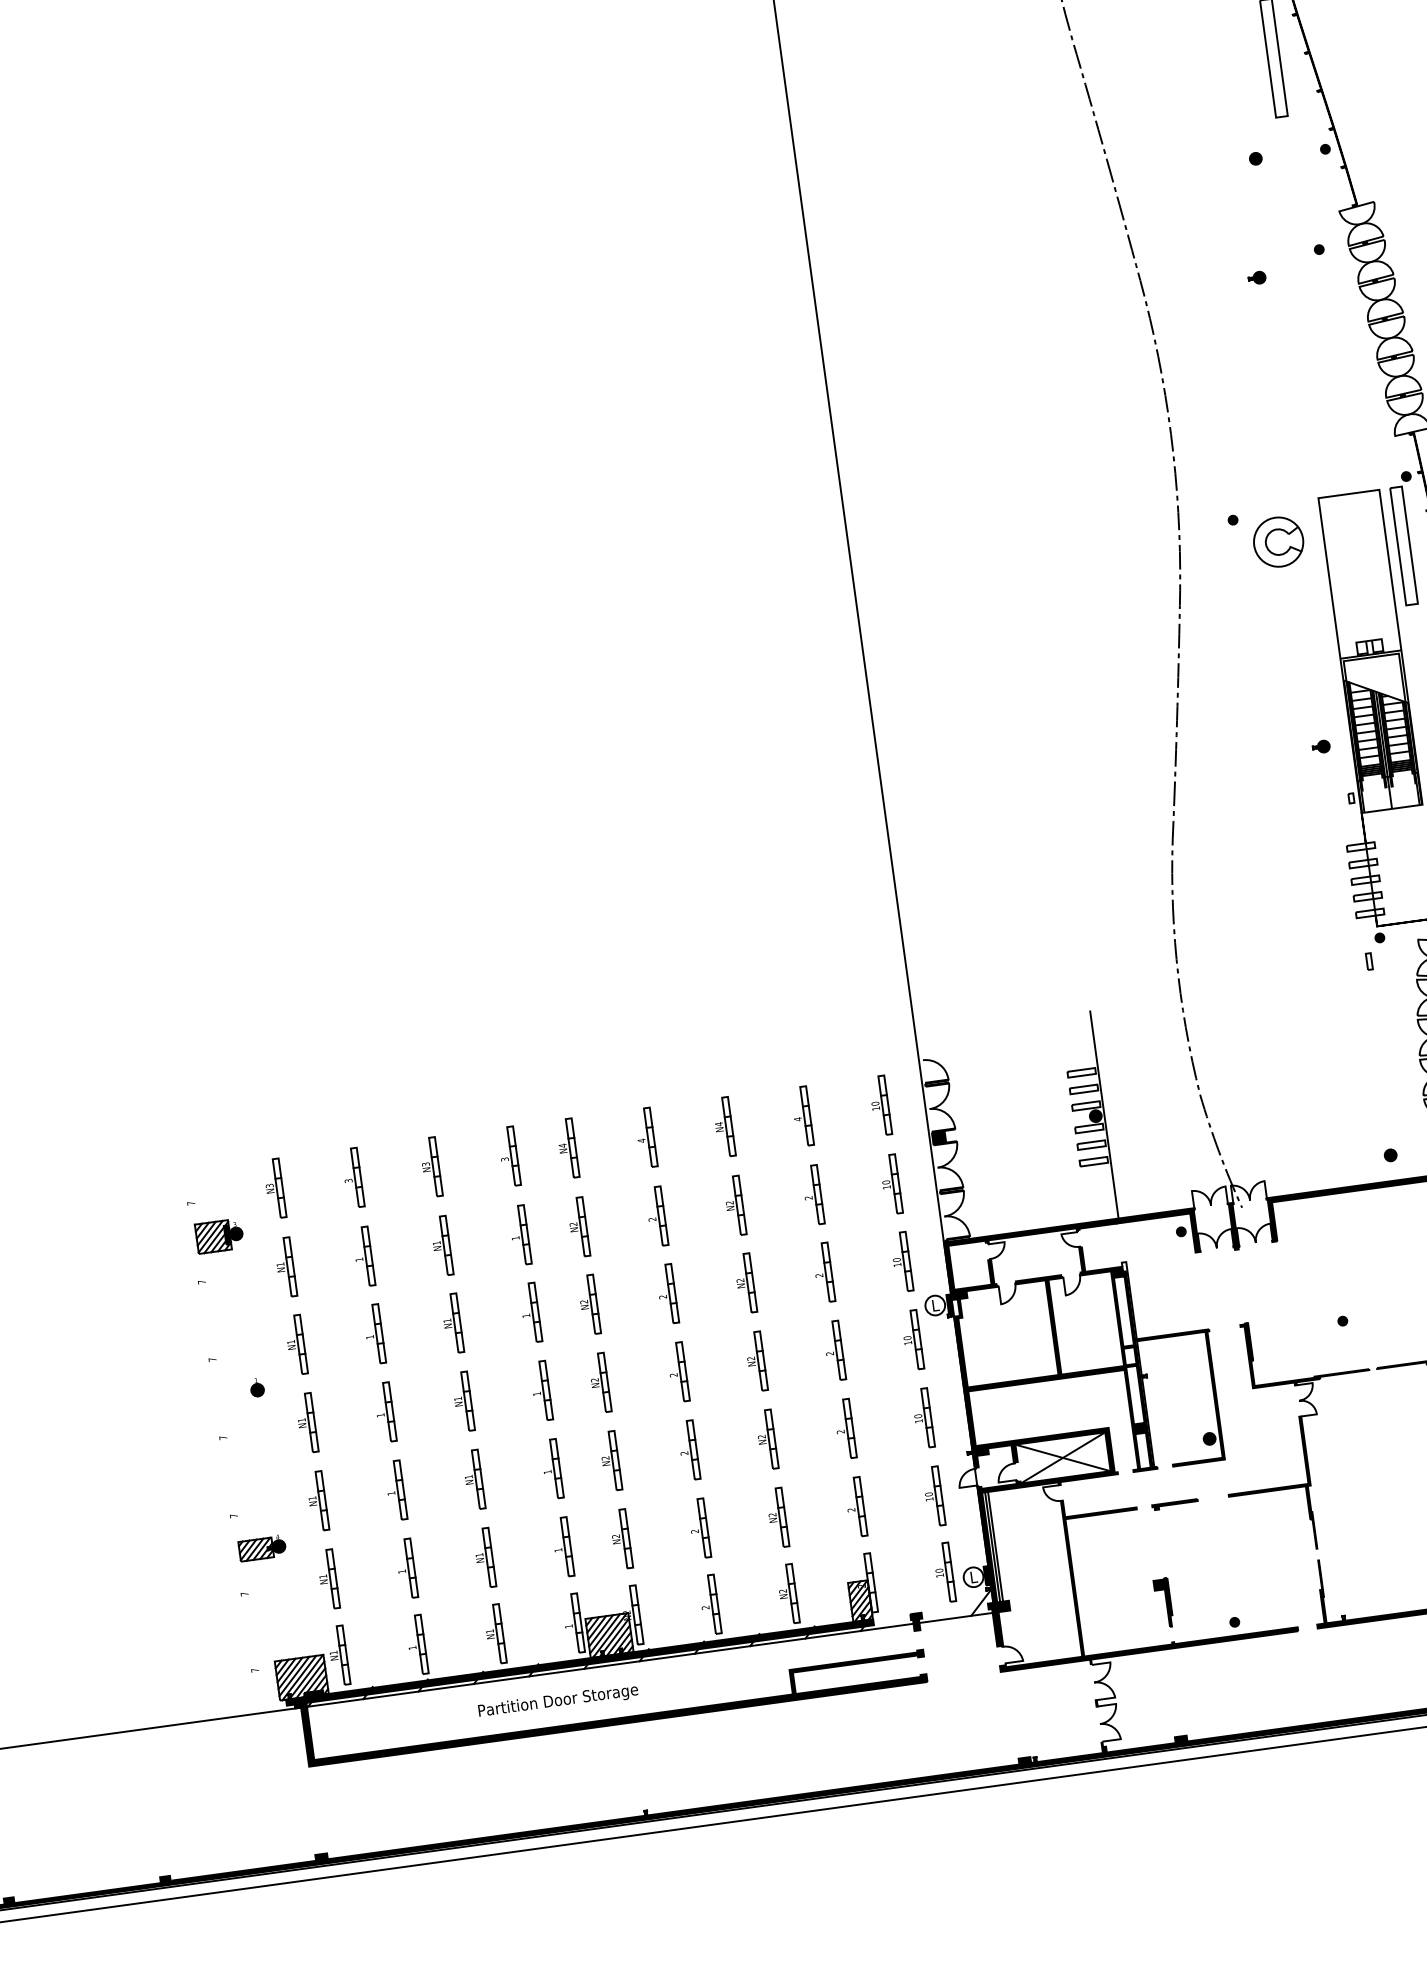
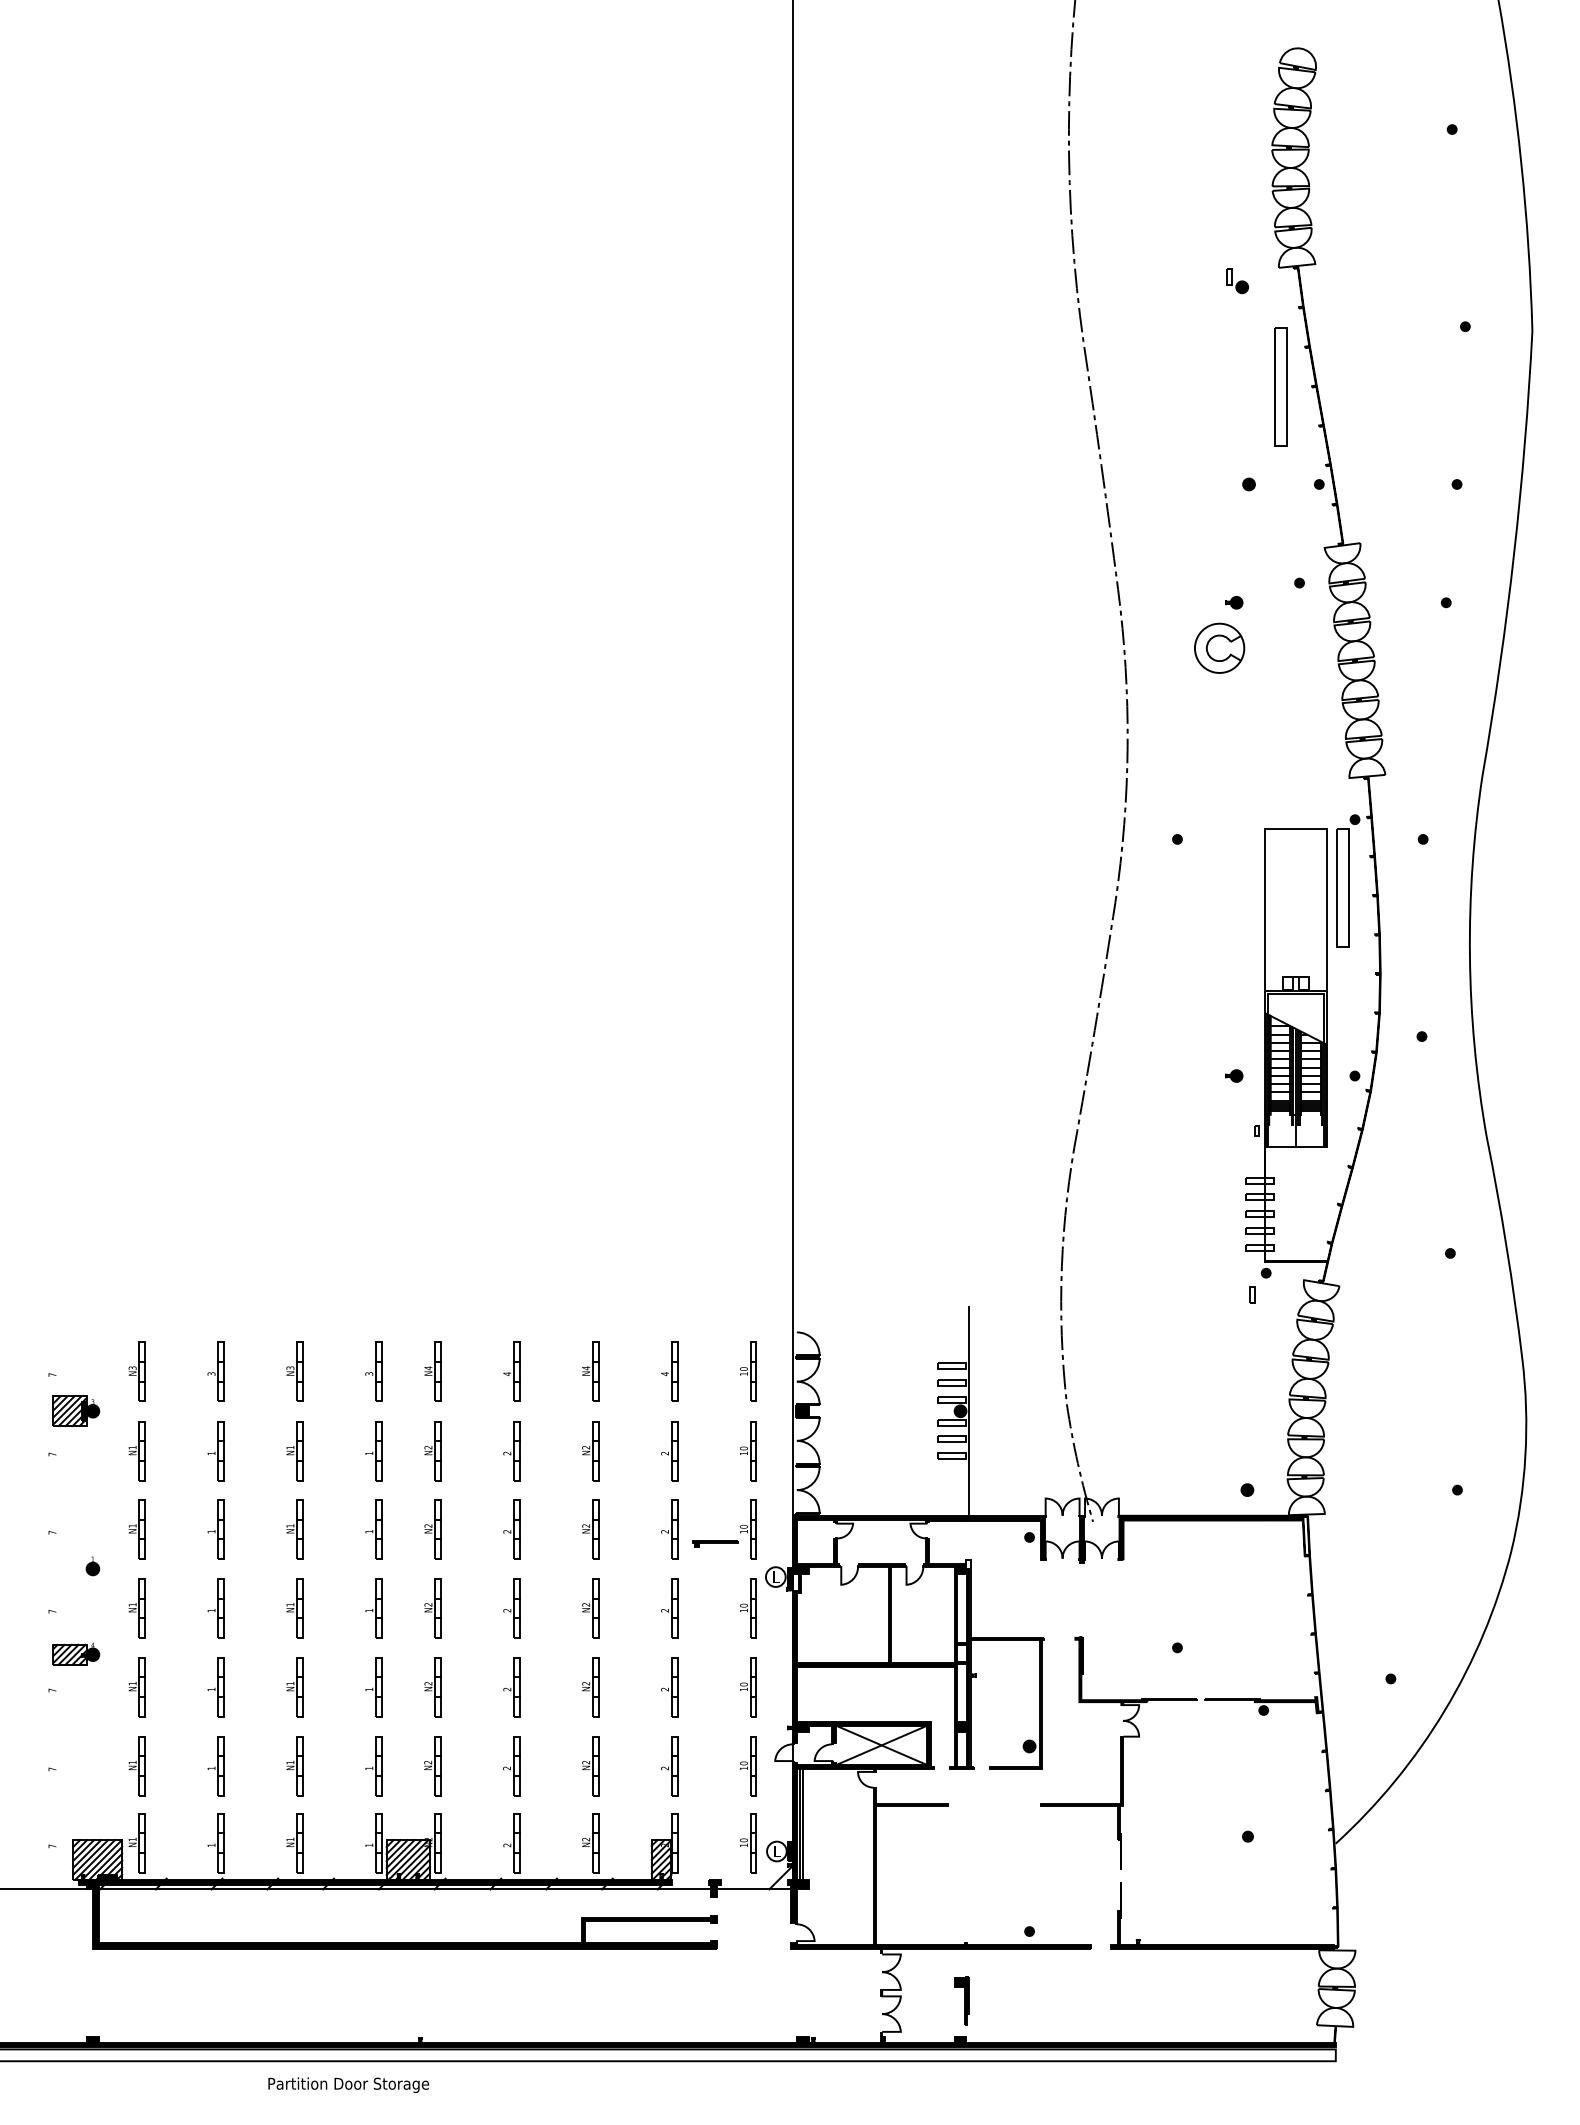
part: (1278, 541) -> (1219, 647), moved
part: (1175, 1504) -> (715, 1543), moved
part: (262, 1547) -> (76, 1653), moved
part: (1163, 1602) -> (961, 2000), moved
text: (558, 1700) -> (348, 2084), moved

